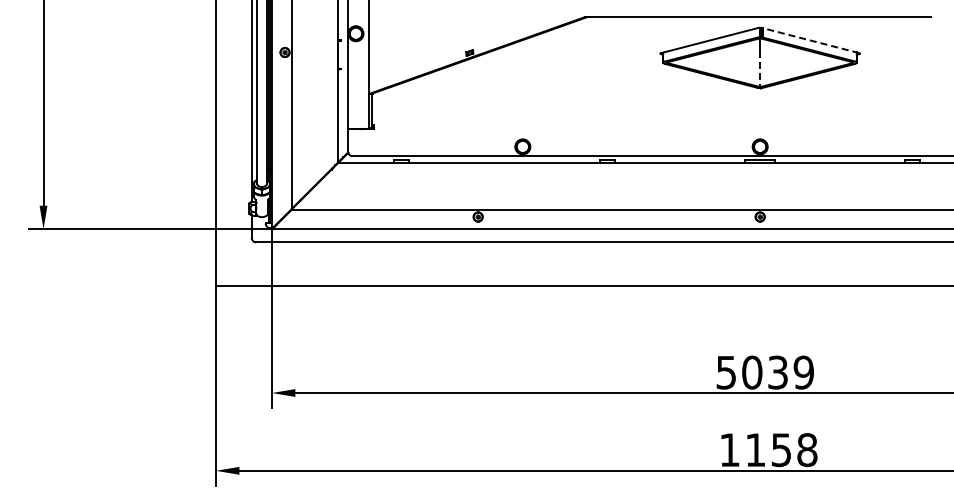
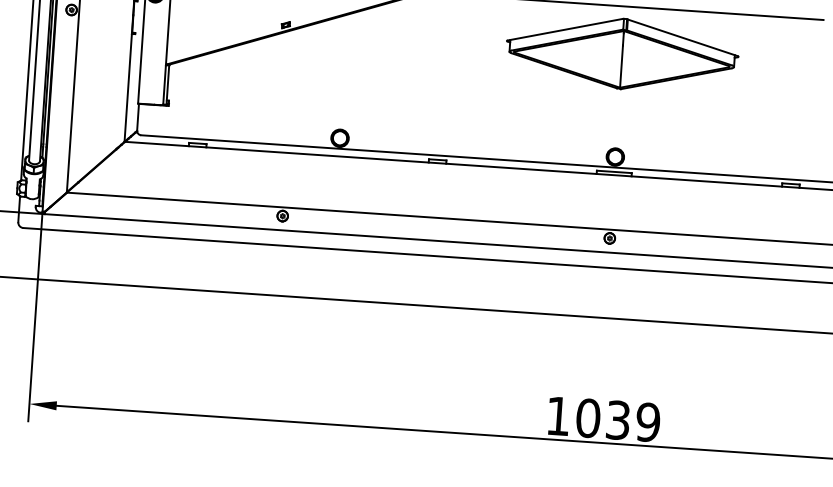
line: (810, 40) -> (682, 37), dashed -> solid
line: (760, 69) -> (621, 67), dashed -> solid
text: (725, 372) -> (557, 416), 5039 -> 1039

